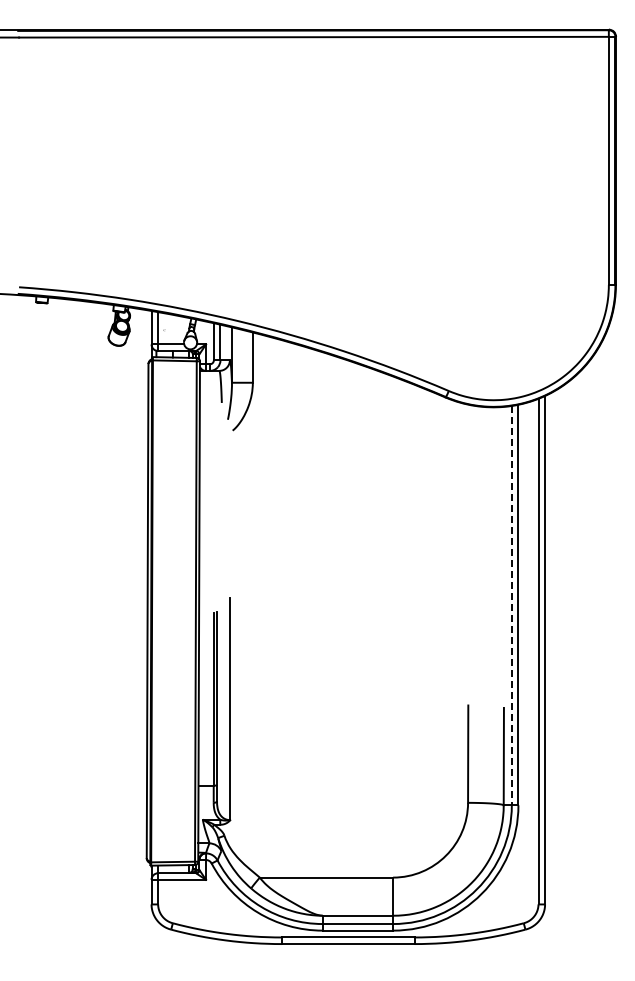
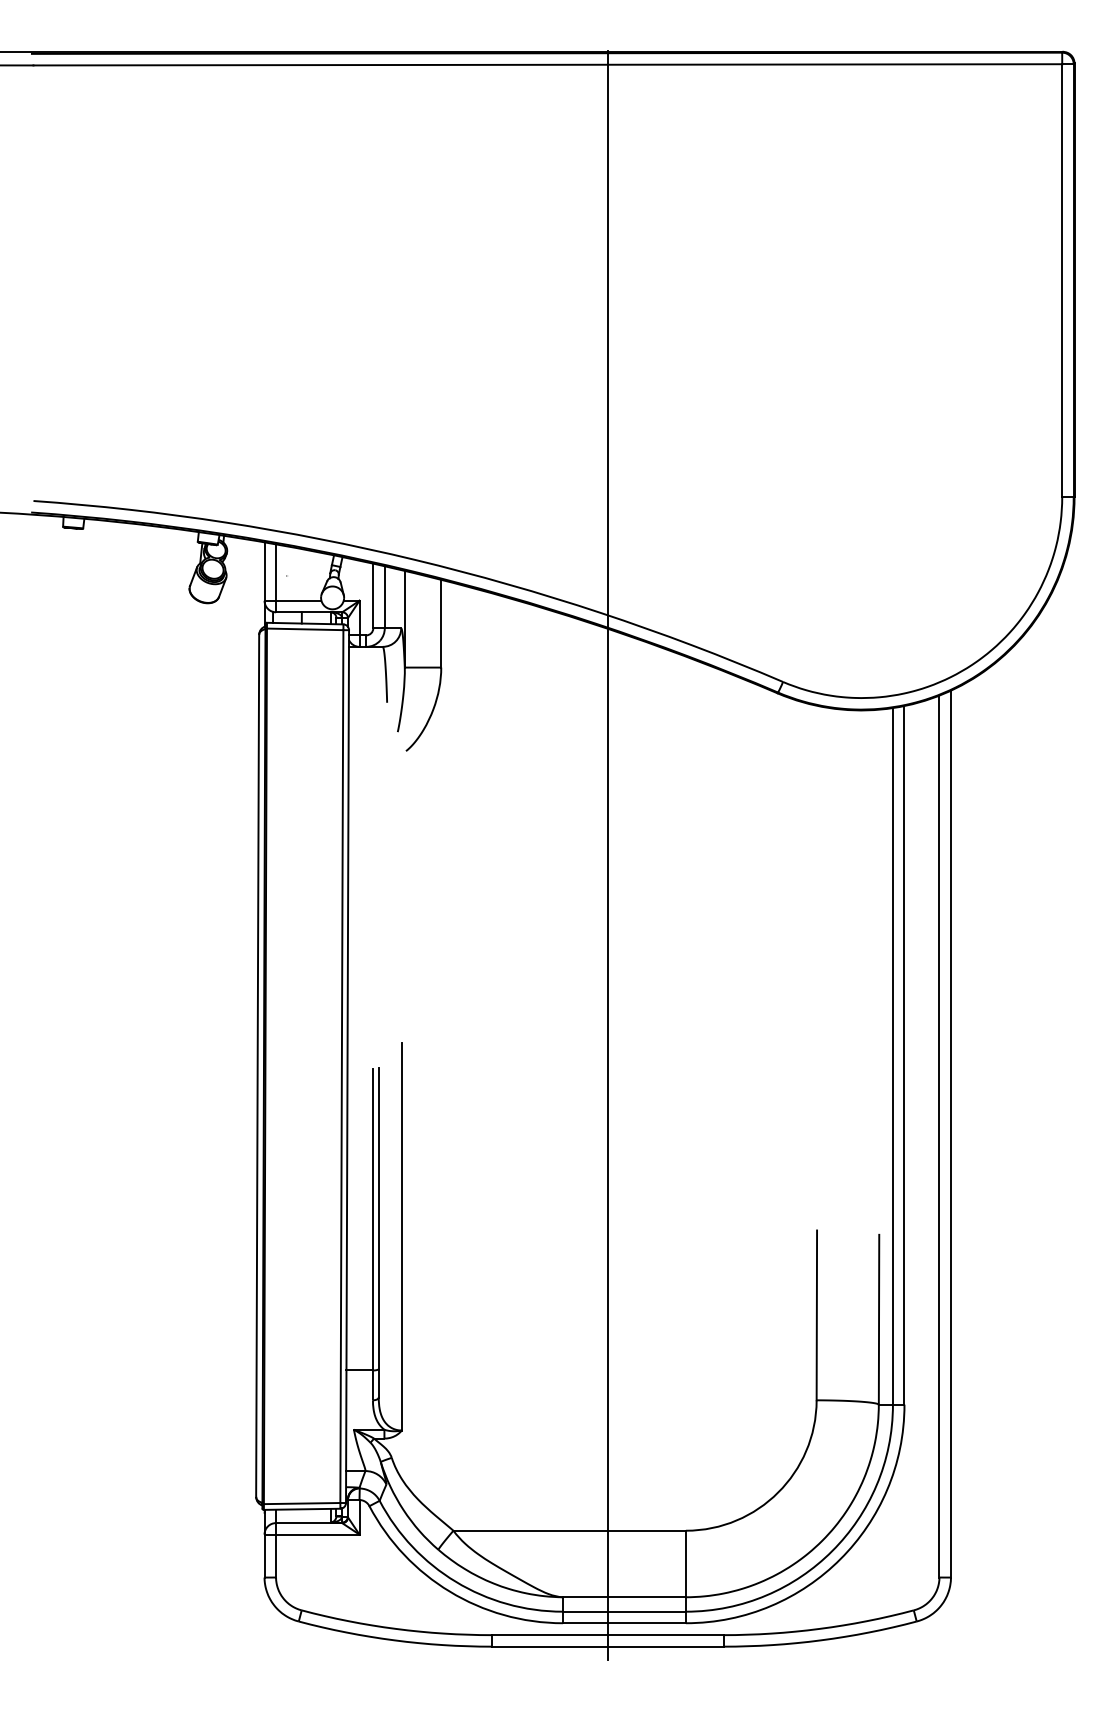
line: (348, 490) -> (608, 855), added
line: (511, 605) -> (892, 1056), dashed -> solid

